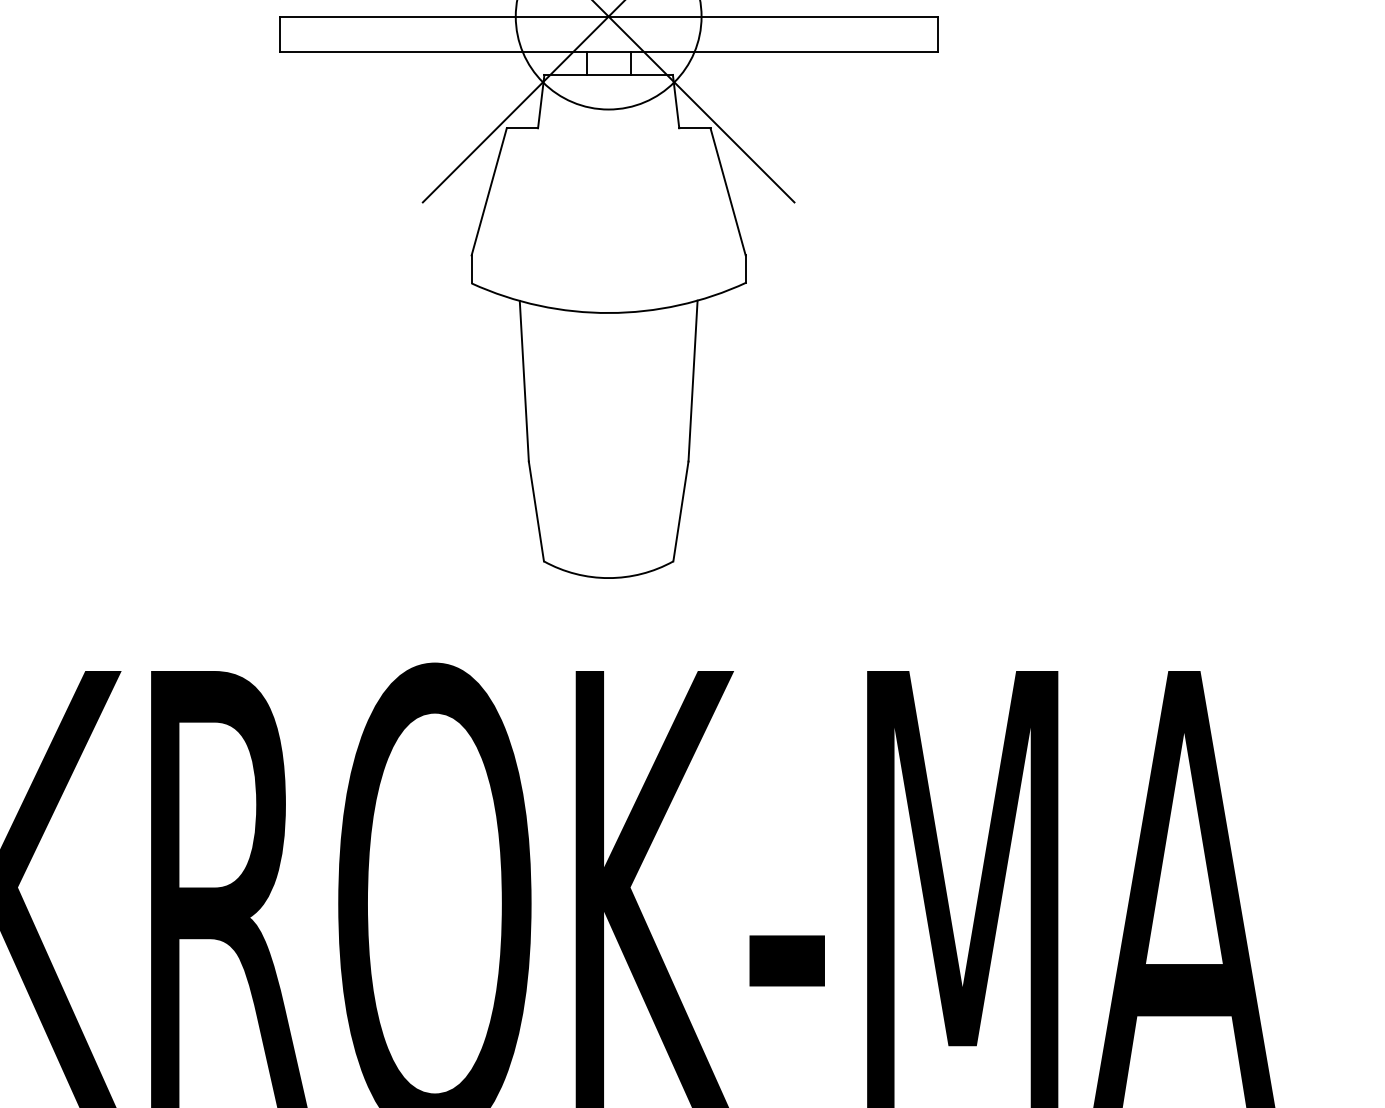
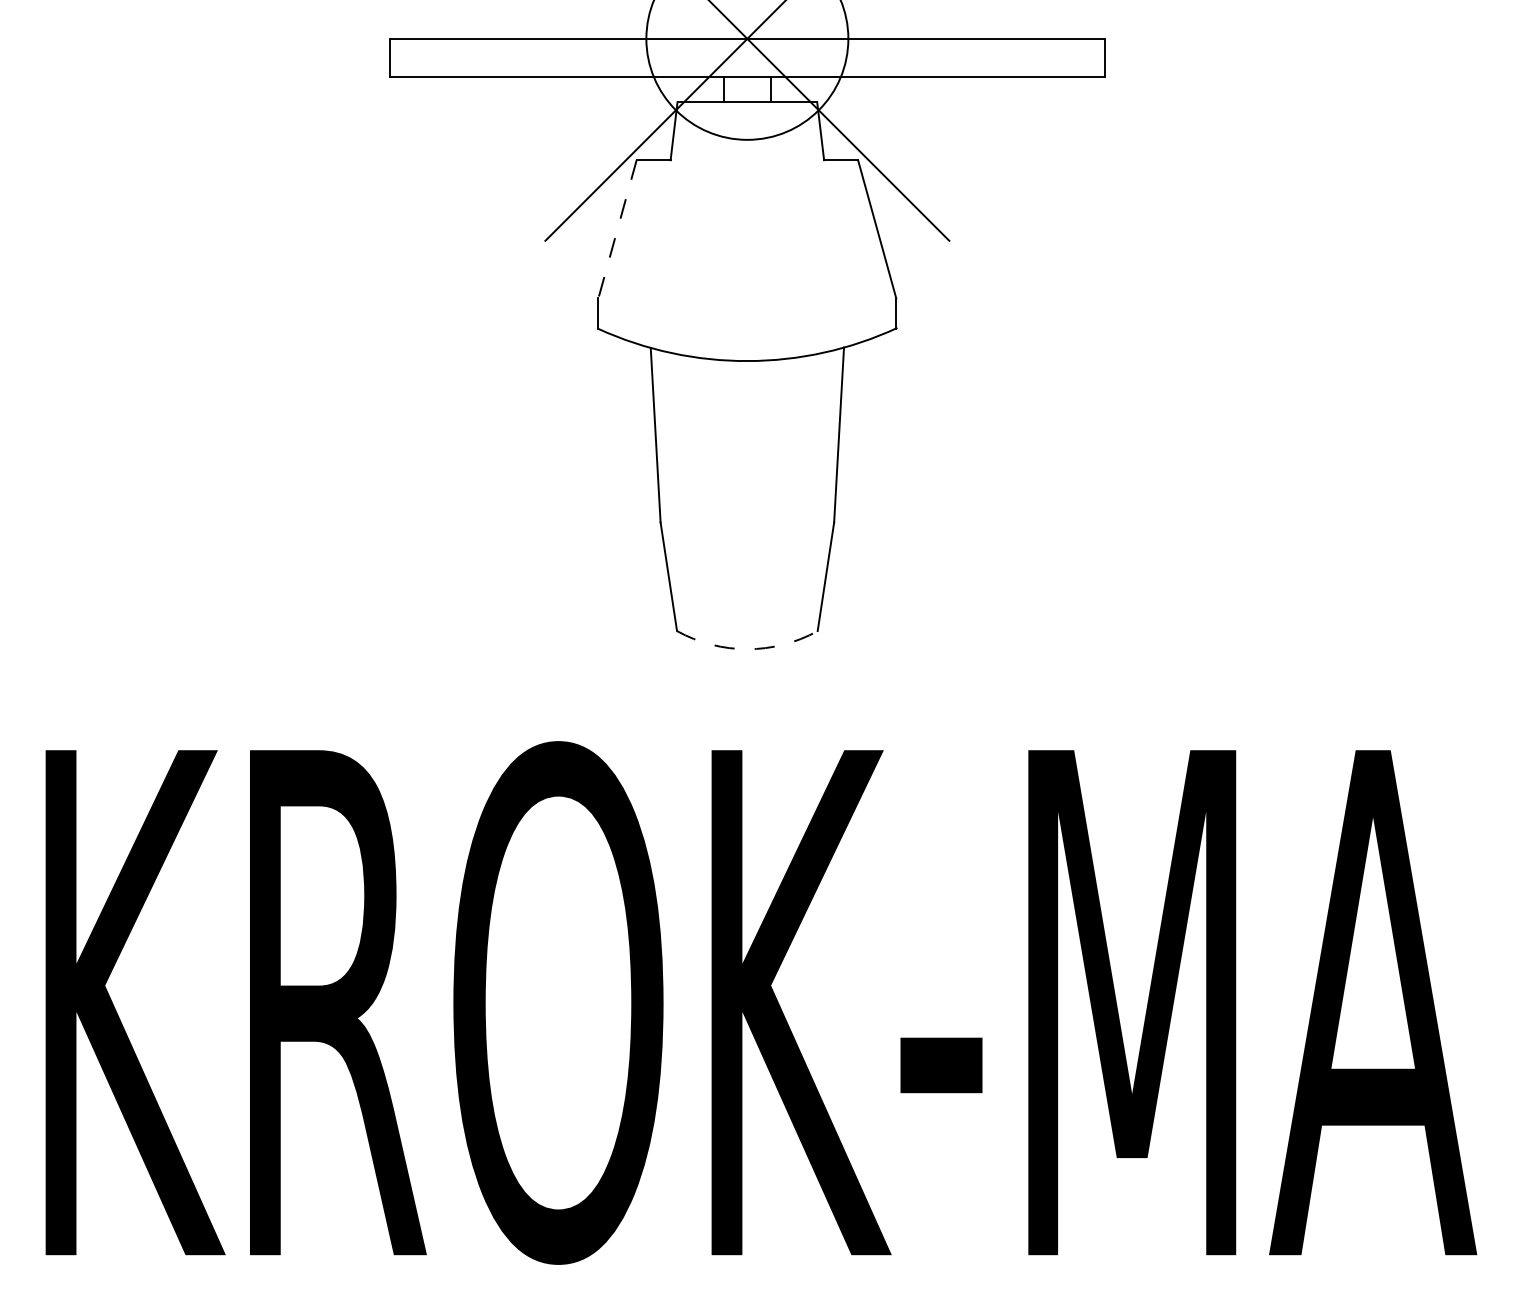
line: (489, 191) -> (617, 229), solid -> dashed
arc: (608, 578) -> (747, 649), solid -> dashed

